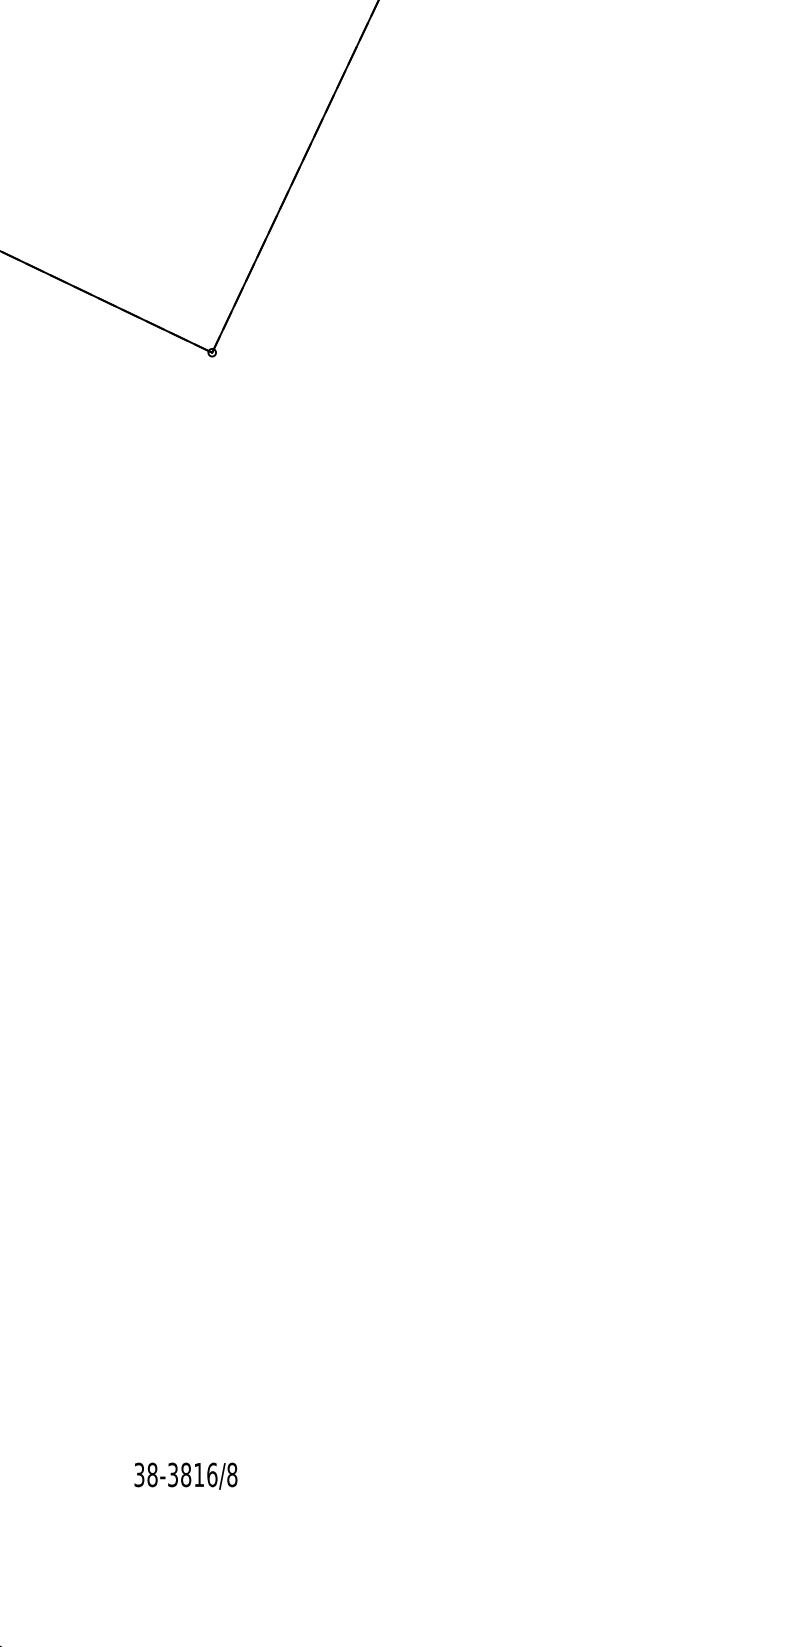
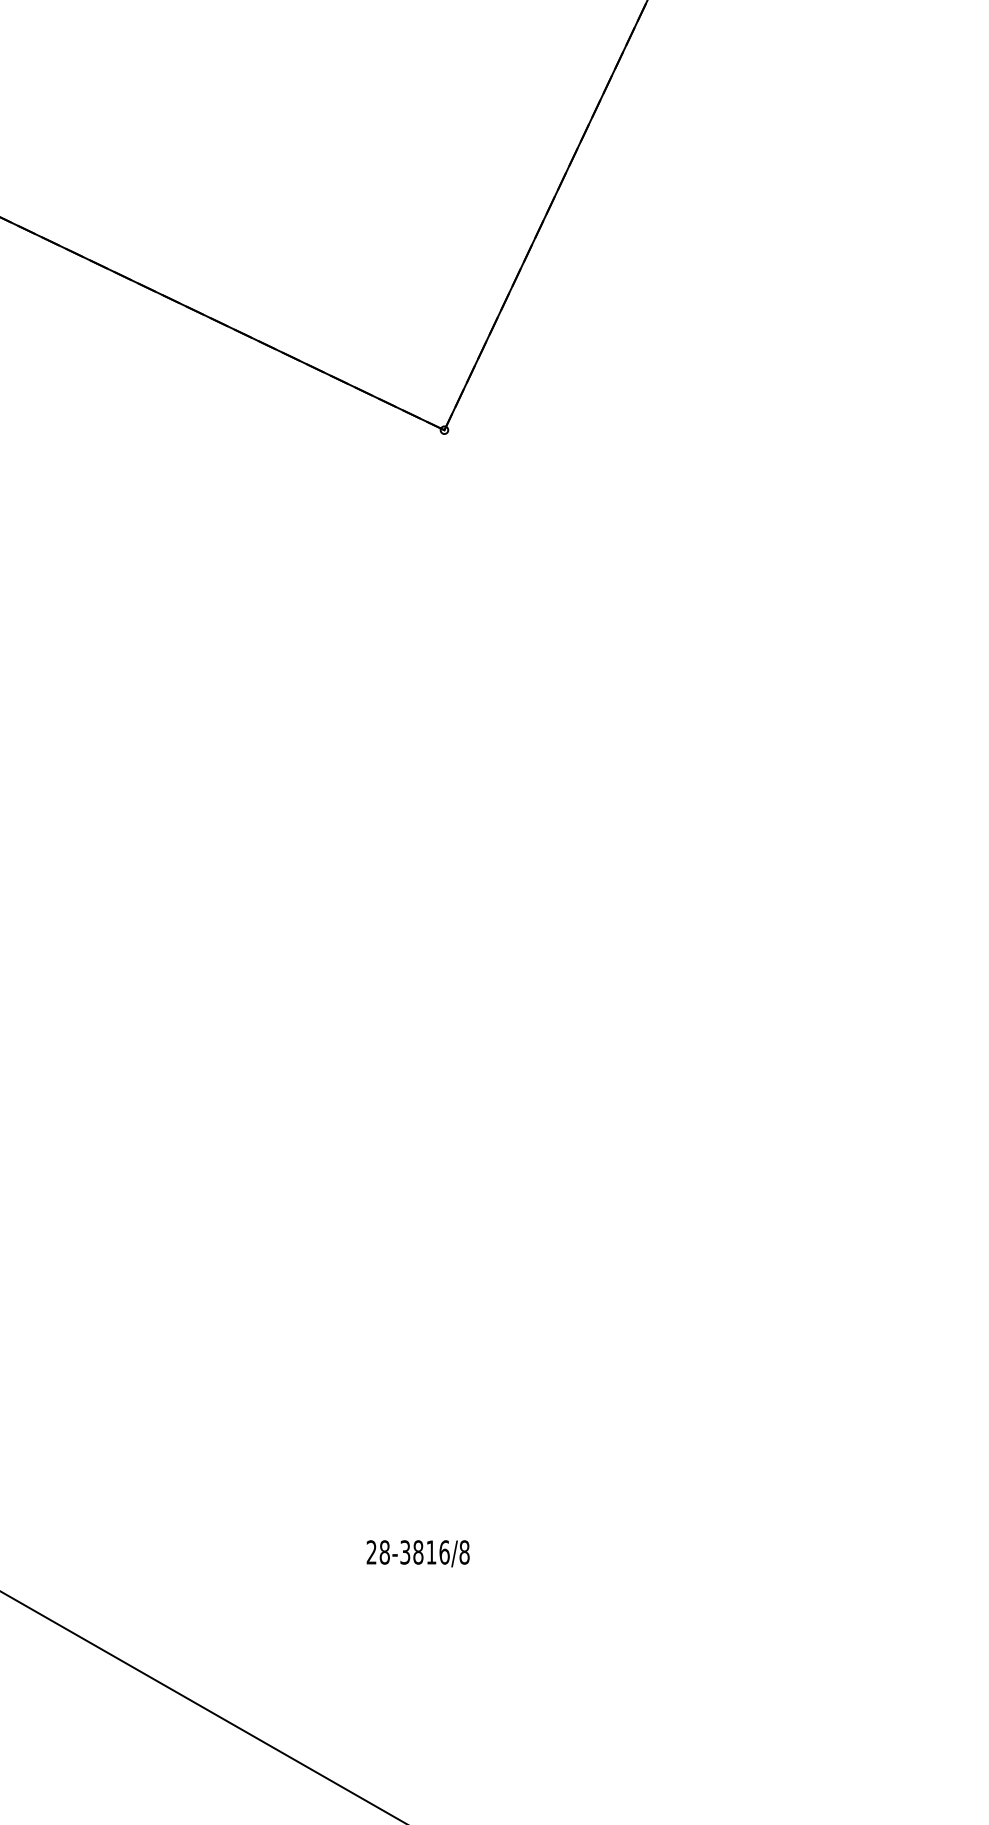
text: (139, 1474) -> (371, 1552), 38-3816/8 -> 28-3816/8

